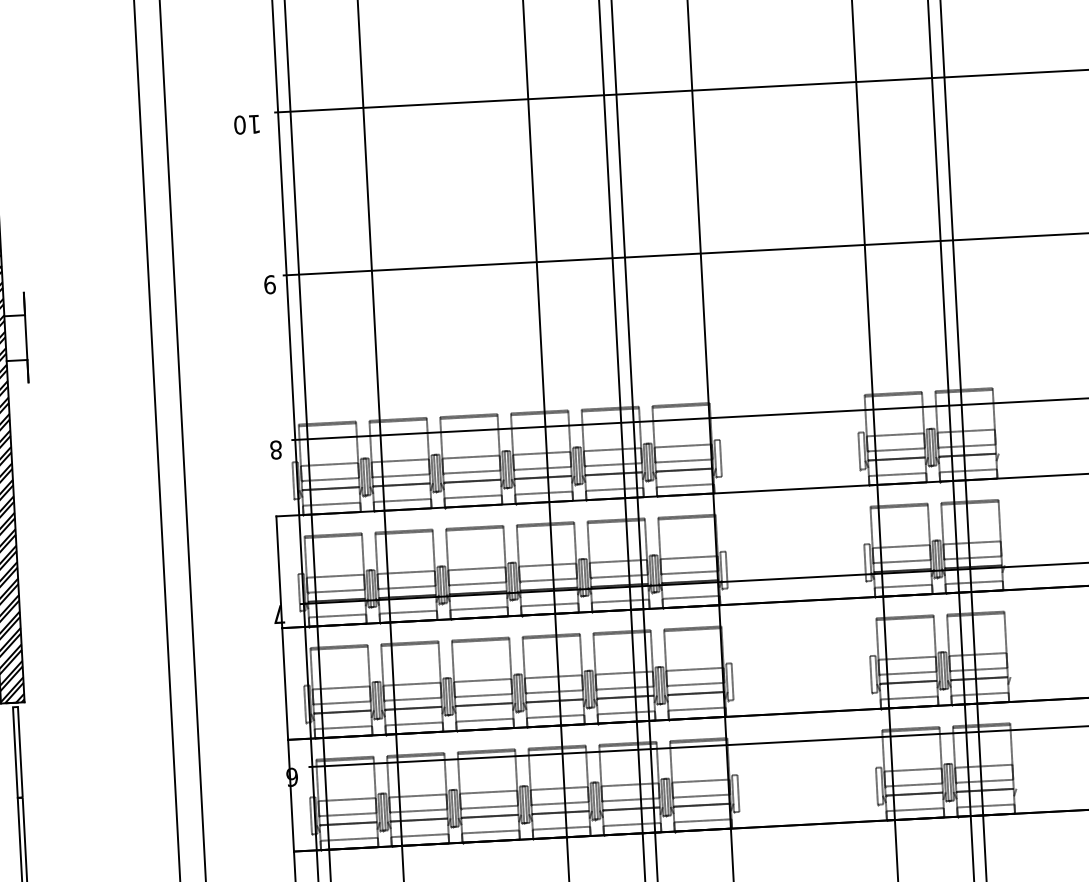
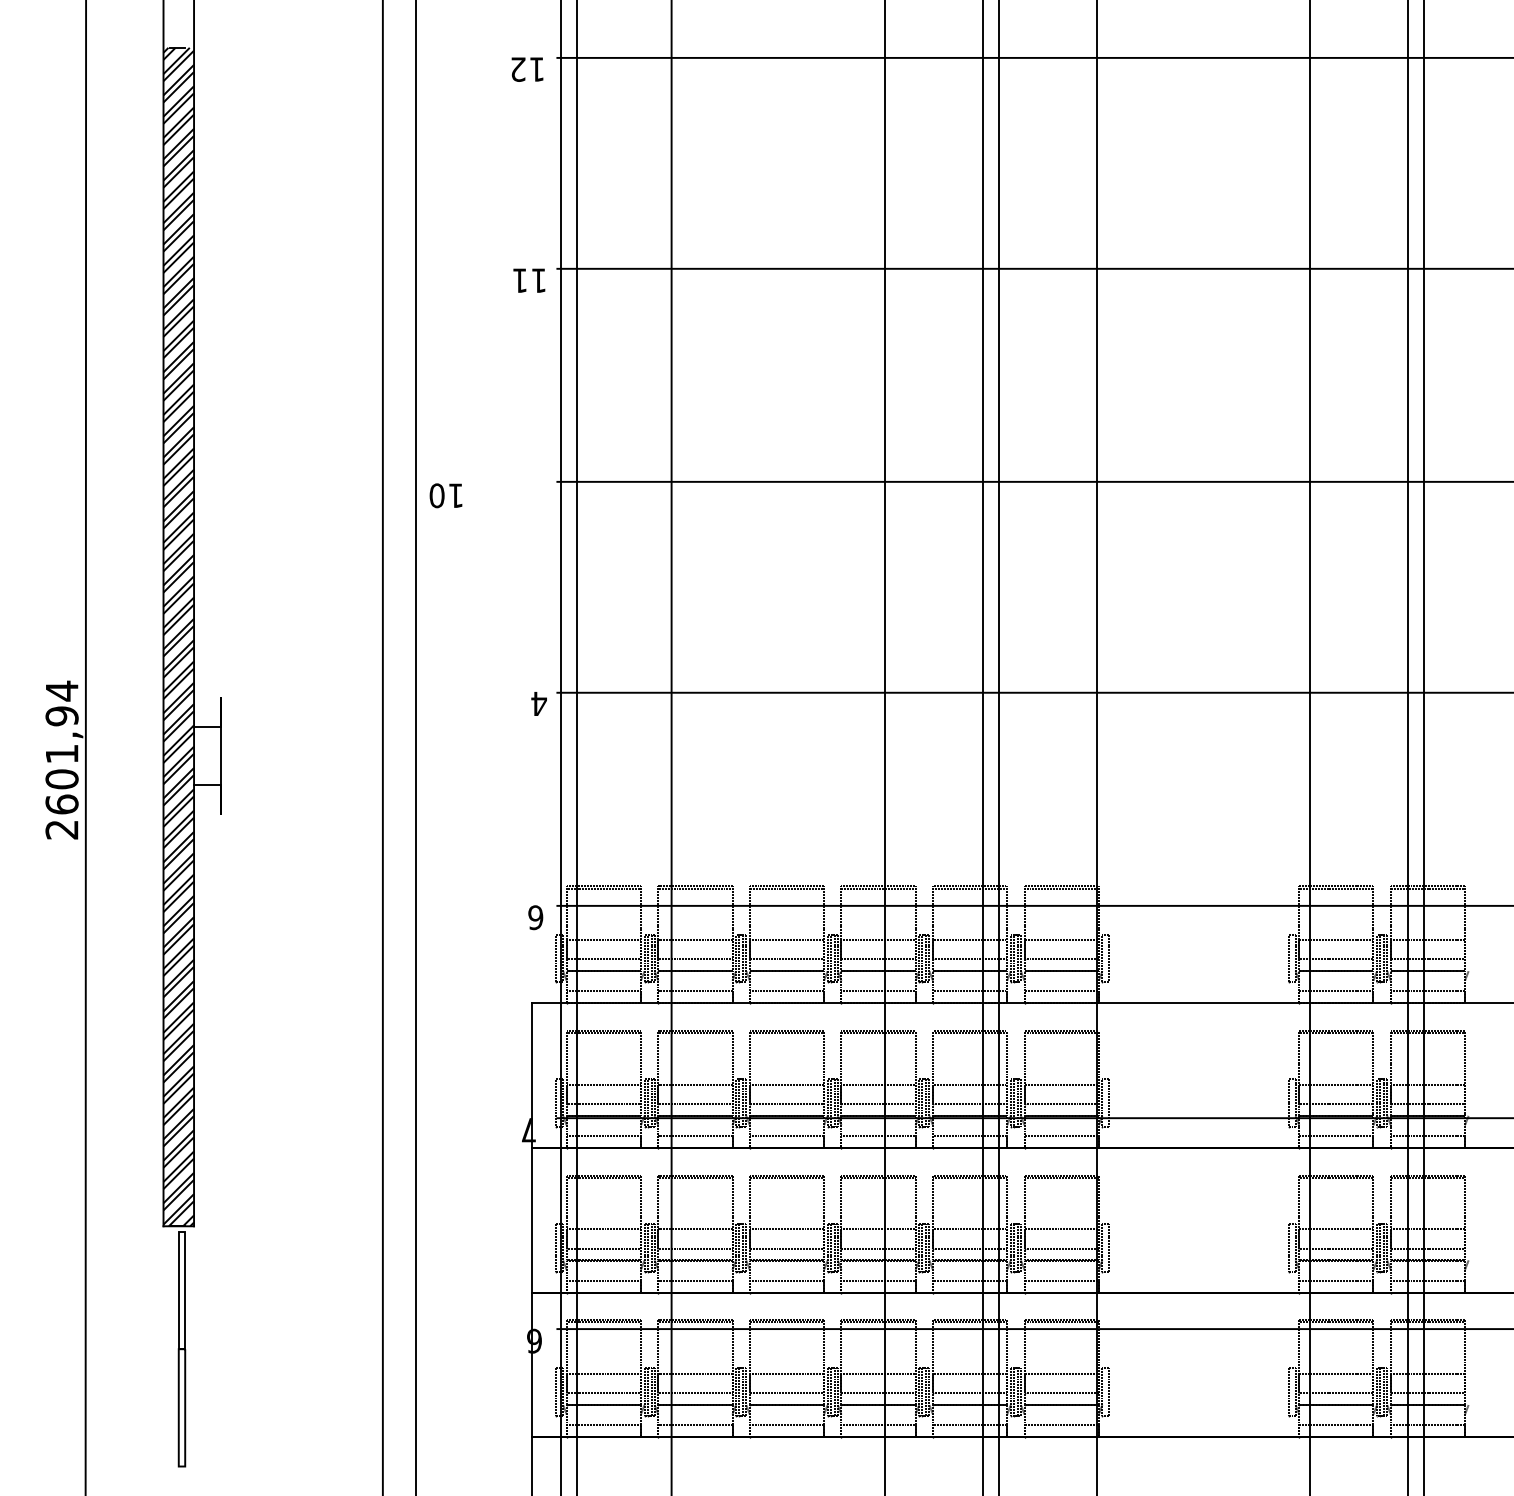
text: (246, 124) -> (445, 495), moved
text: (269, 284) -> (538, 703), 9 -> 4
text: (275, 449) -> (535, 917), 8 -> 6

